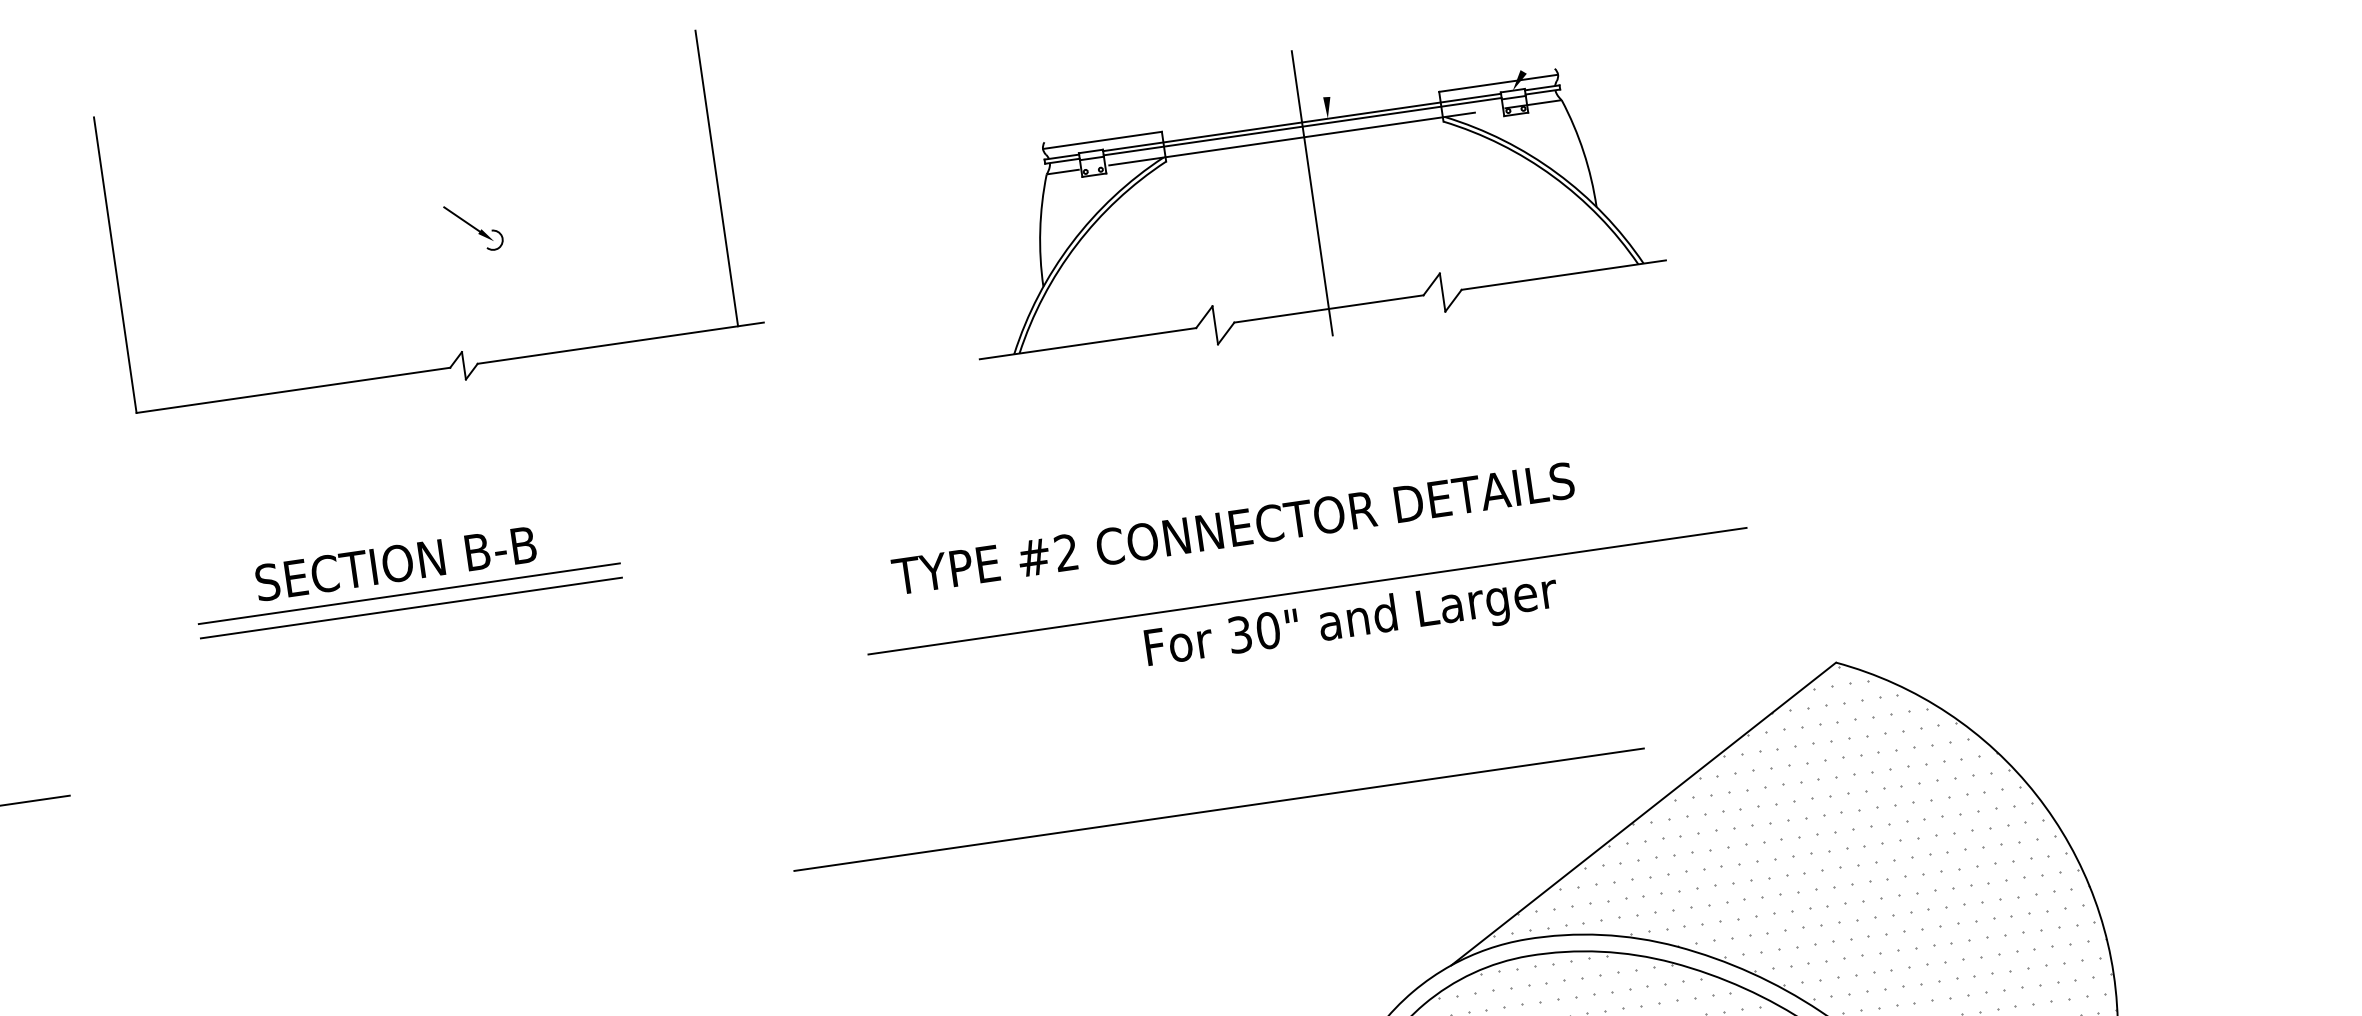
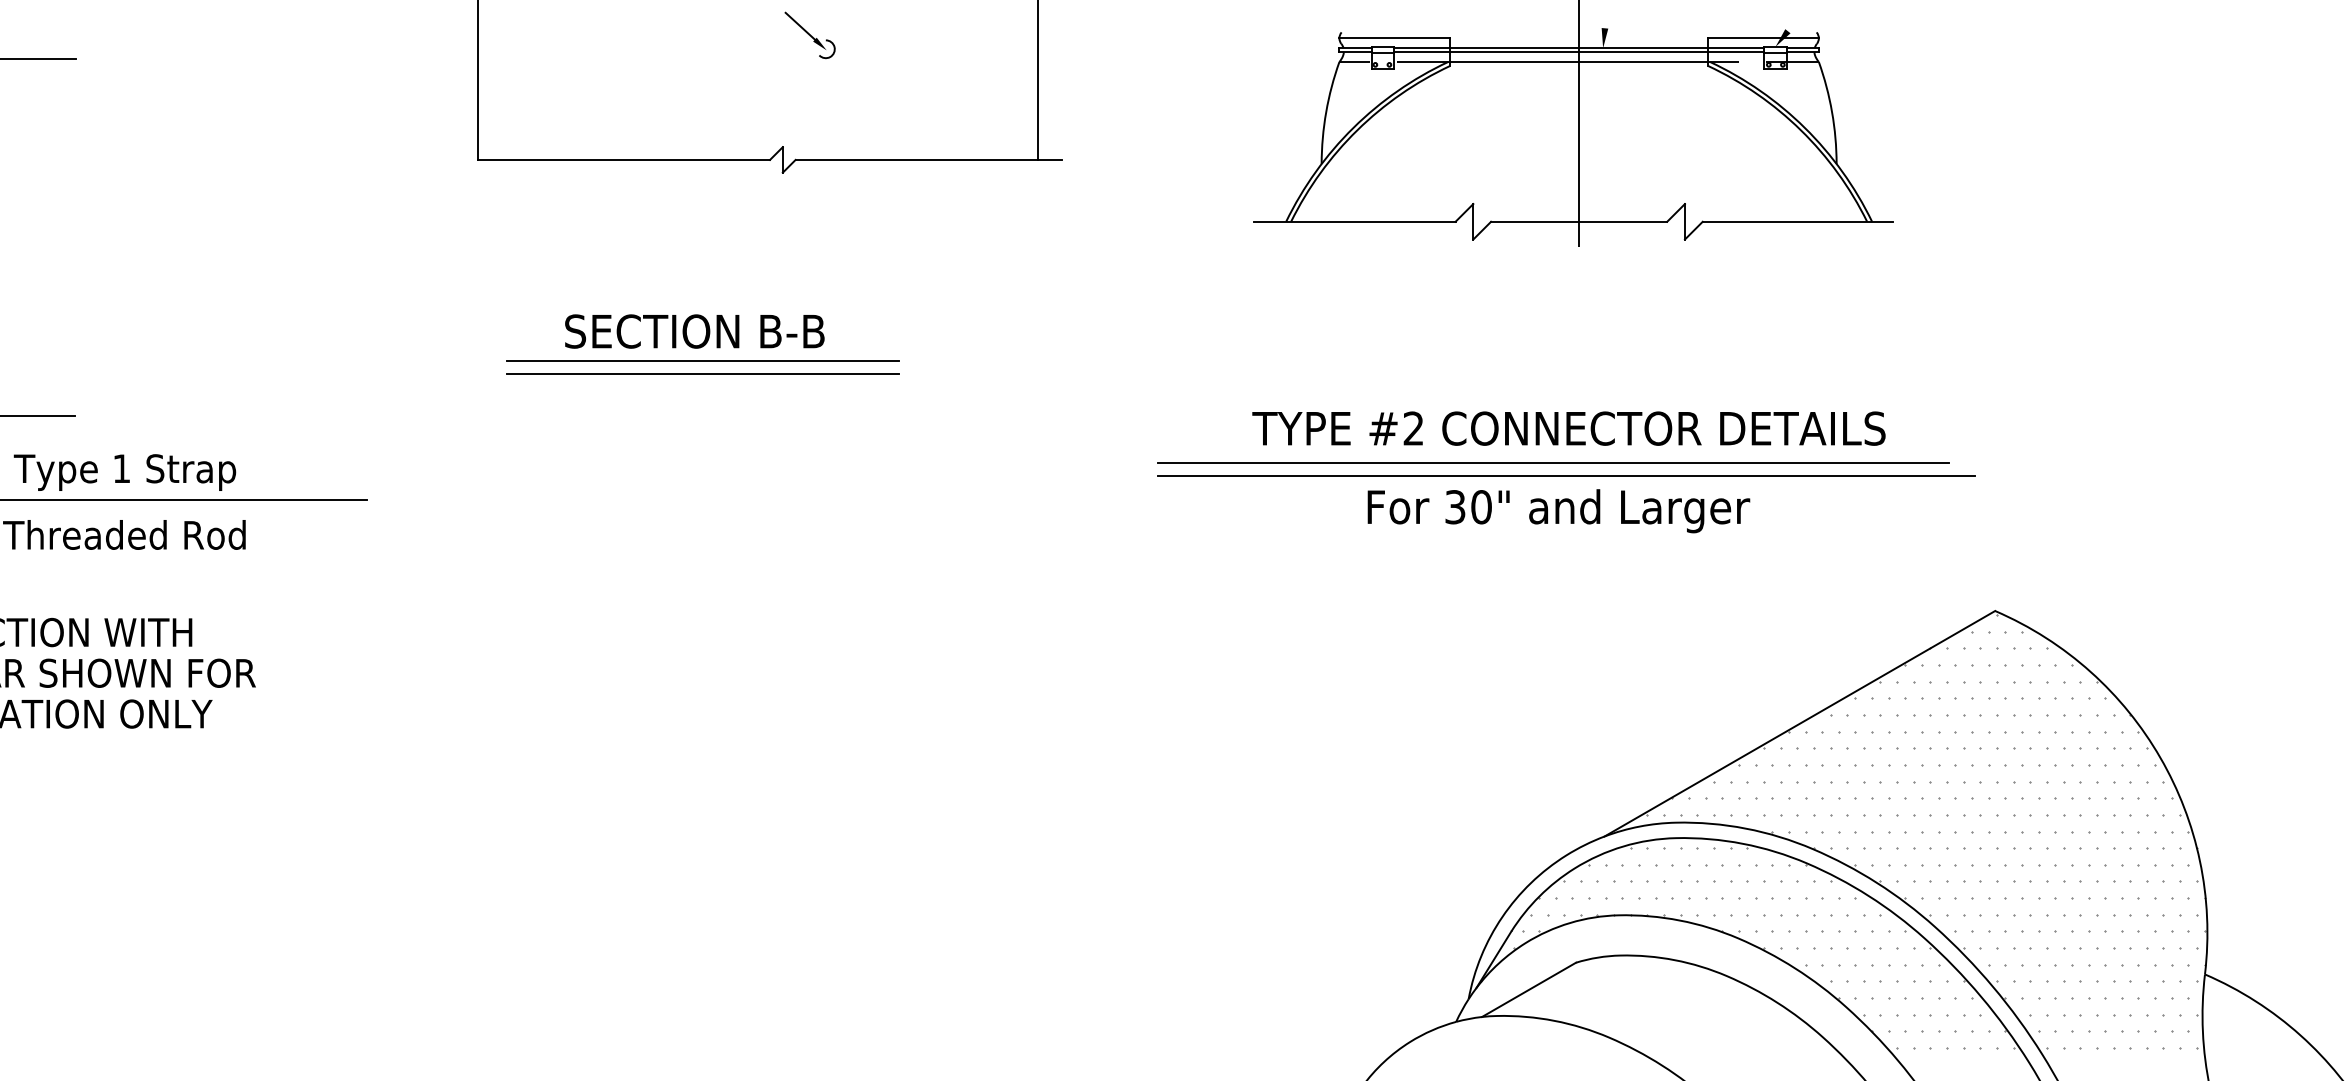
text: (1232, 528) -> (1568, 428), moved
line: (1307, 590) -> (1566, 475), moved
line: (1219, 809) -> (1553, 462), moved

